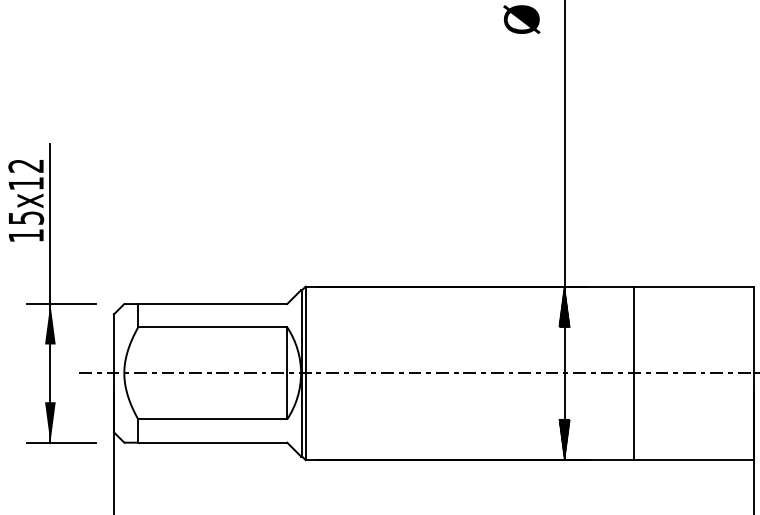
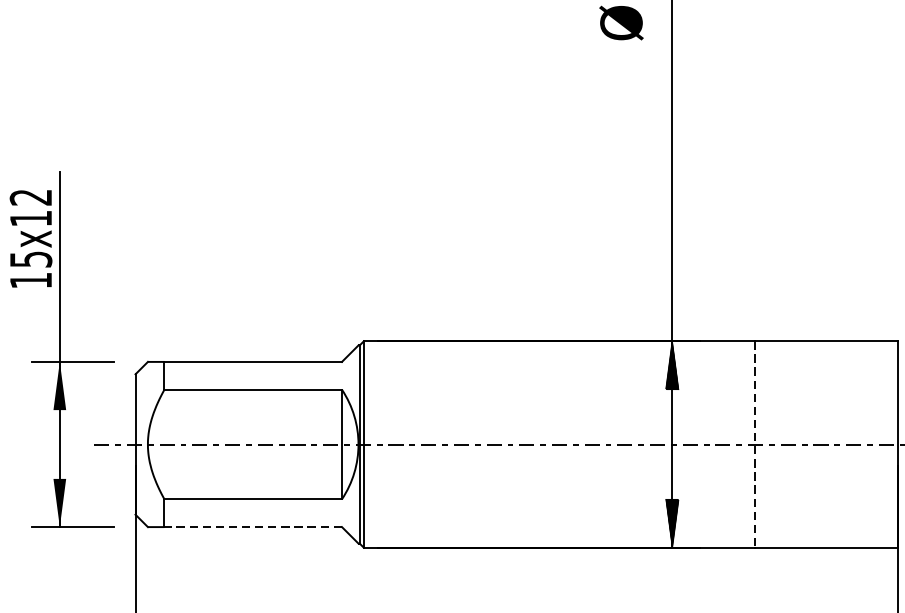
line: (633, 373) -> (754, 444), solid -> dashed
line: (212, 442) -> (252, 526), solid -> dashed

